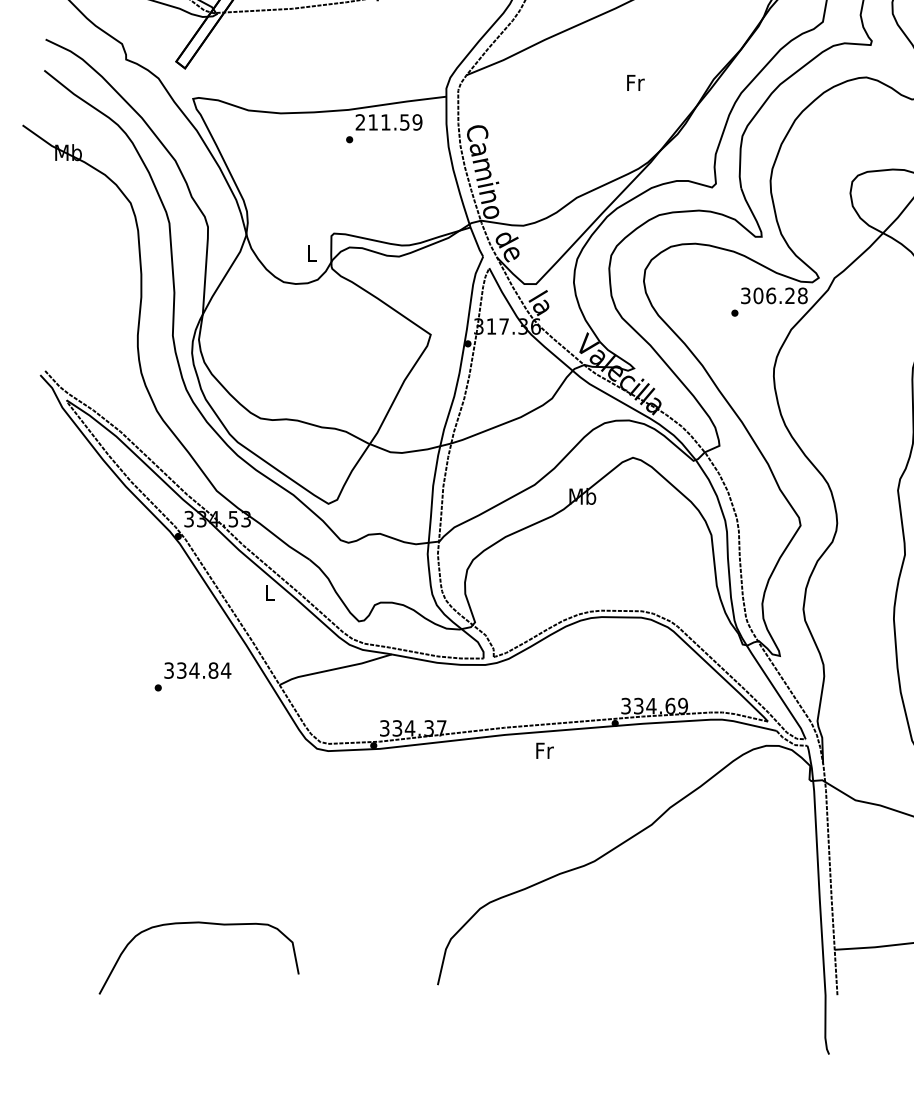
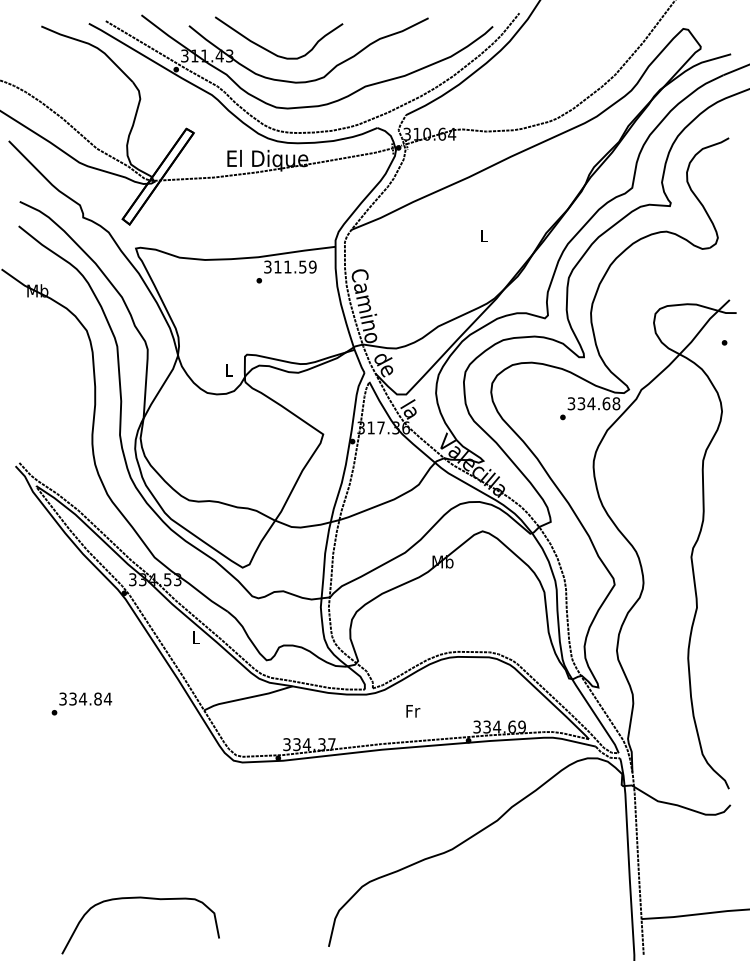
text: (635, 82) -> (484, 235), Fr -> L
text: (360, 122) -> (267, 267), 211.59 -> 311.59
text: (773, 295) -> (593, 403), 306.28 -> 334.68
text: (192, 676) -> (81, 703), moved
text: (545, 751) -> (413, 711), moved

